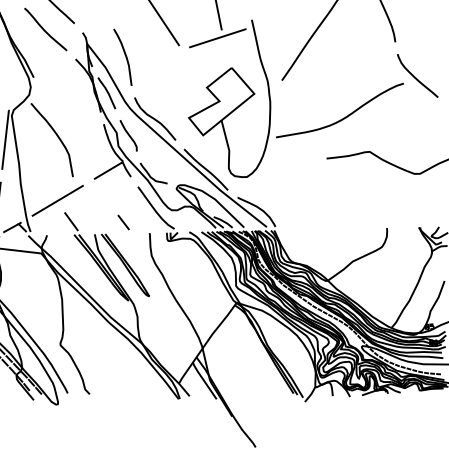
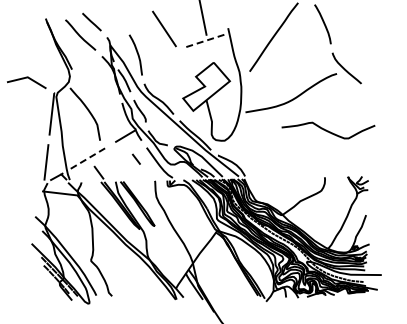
line: (217, 38) -> (203, 41), solid -> dashed
line: (58, 200) -> (89, 157), solid -> dashed
line: (122, 221) -> (135, 158), moved

